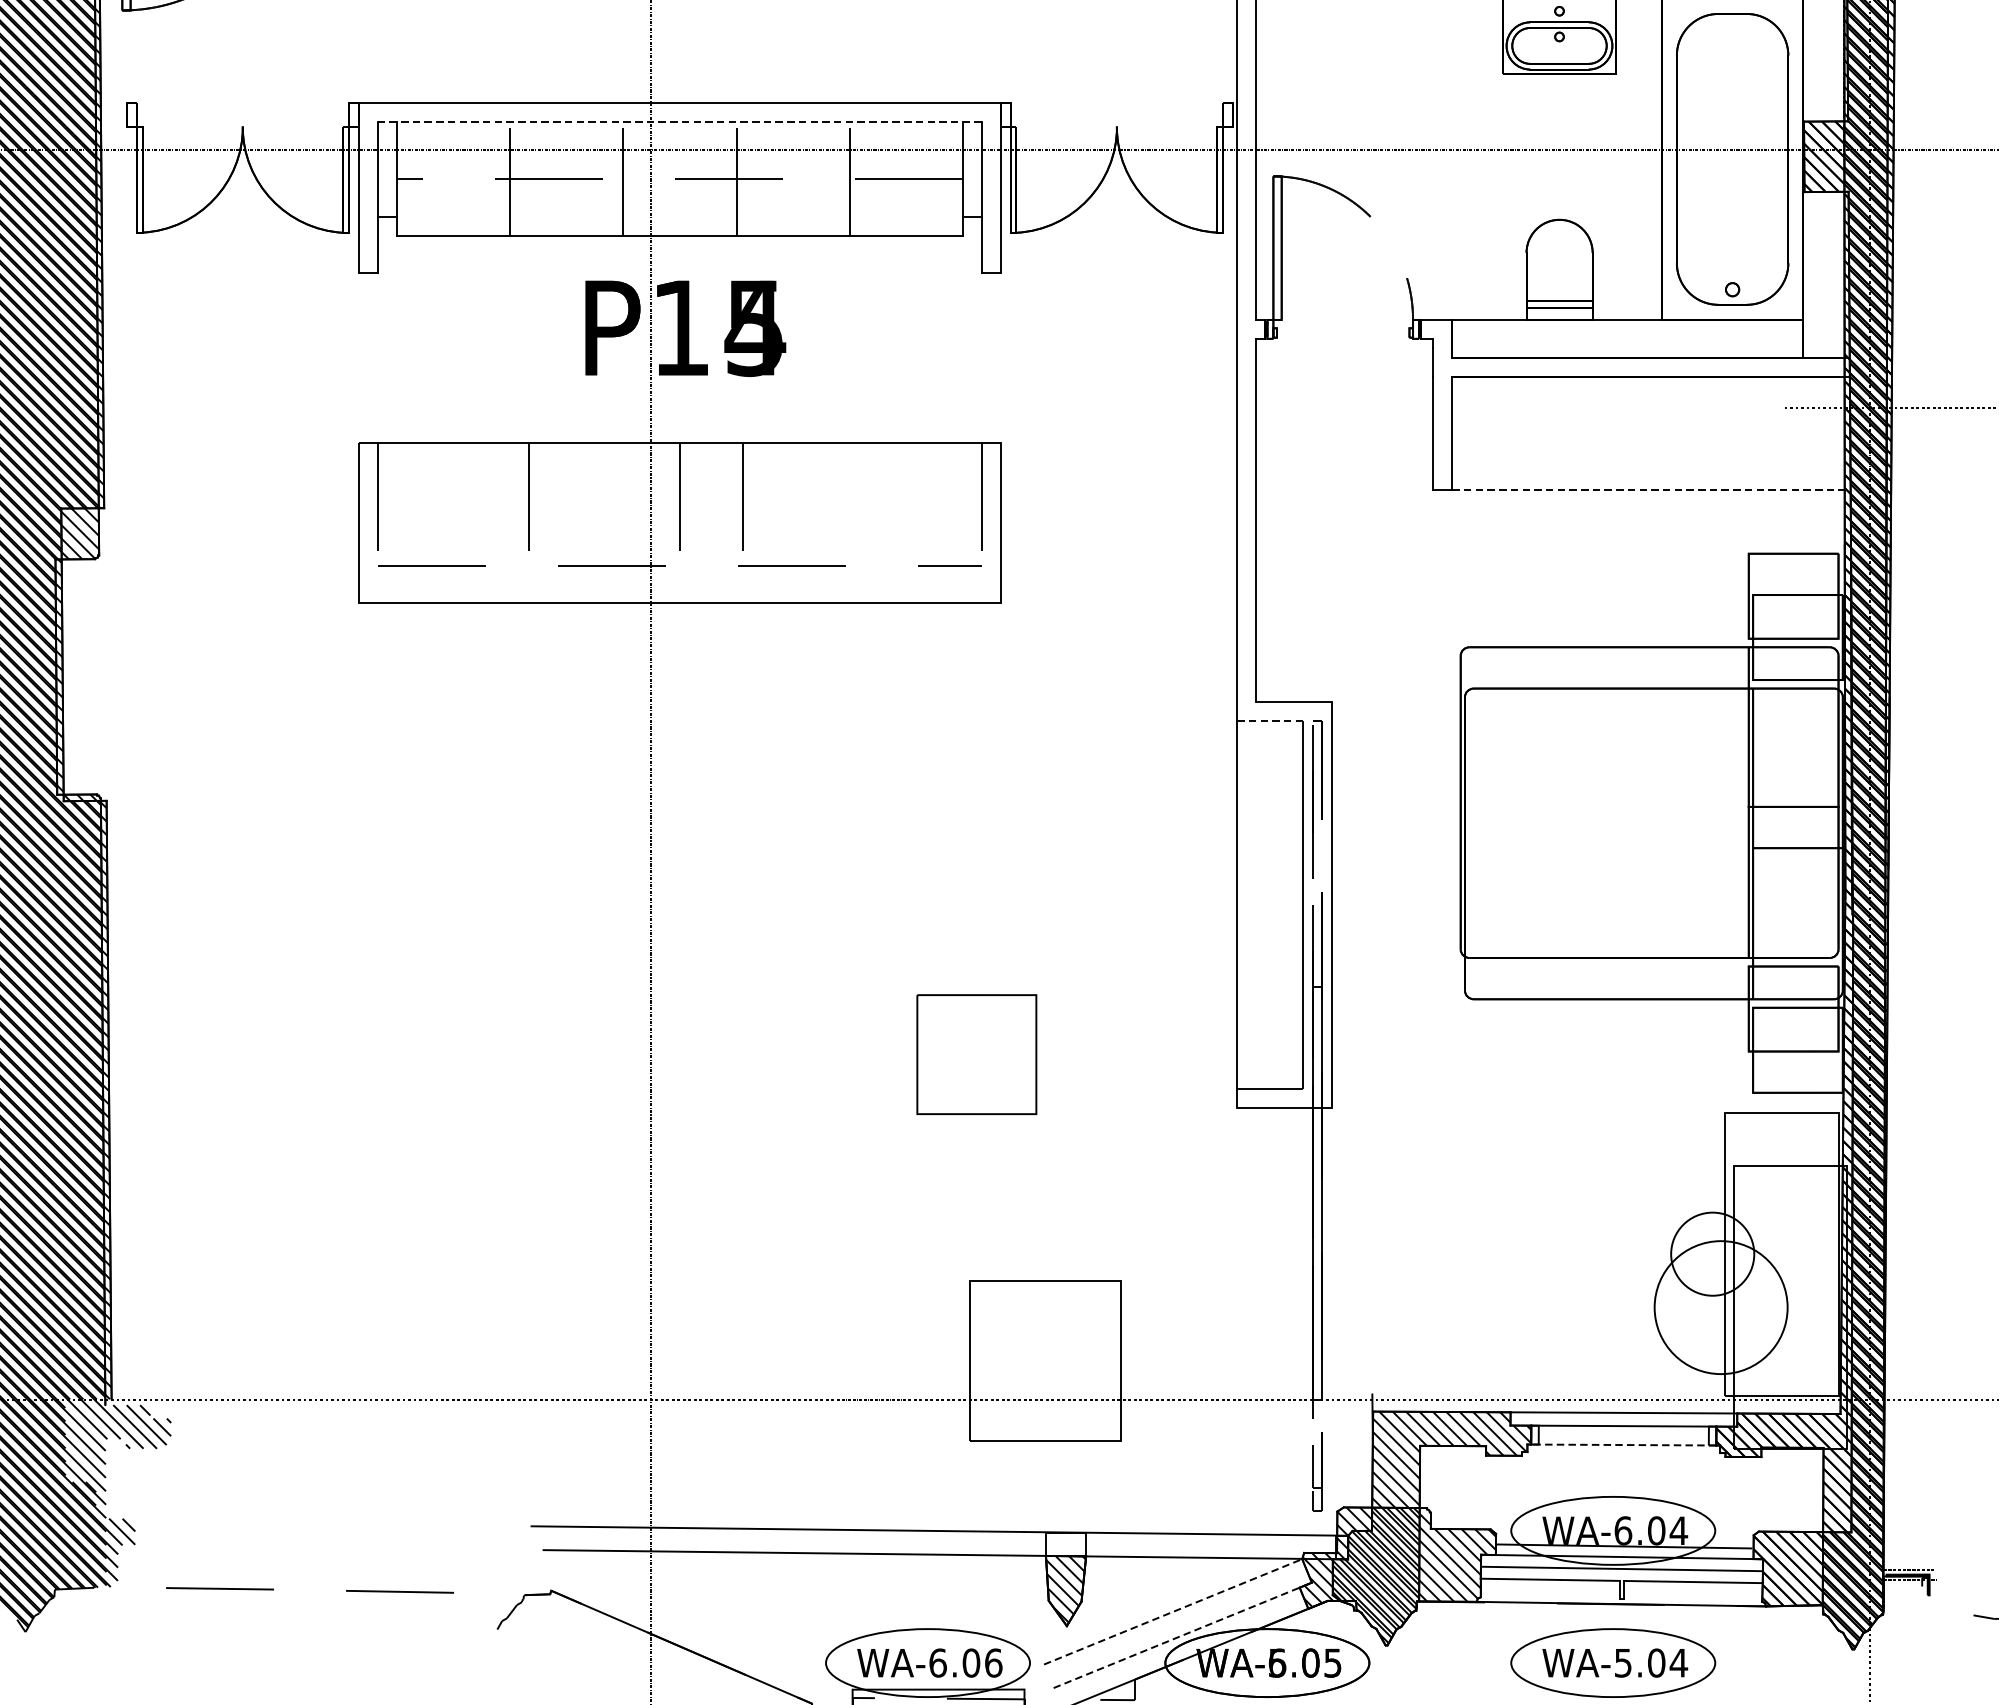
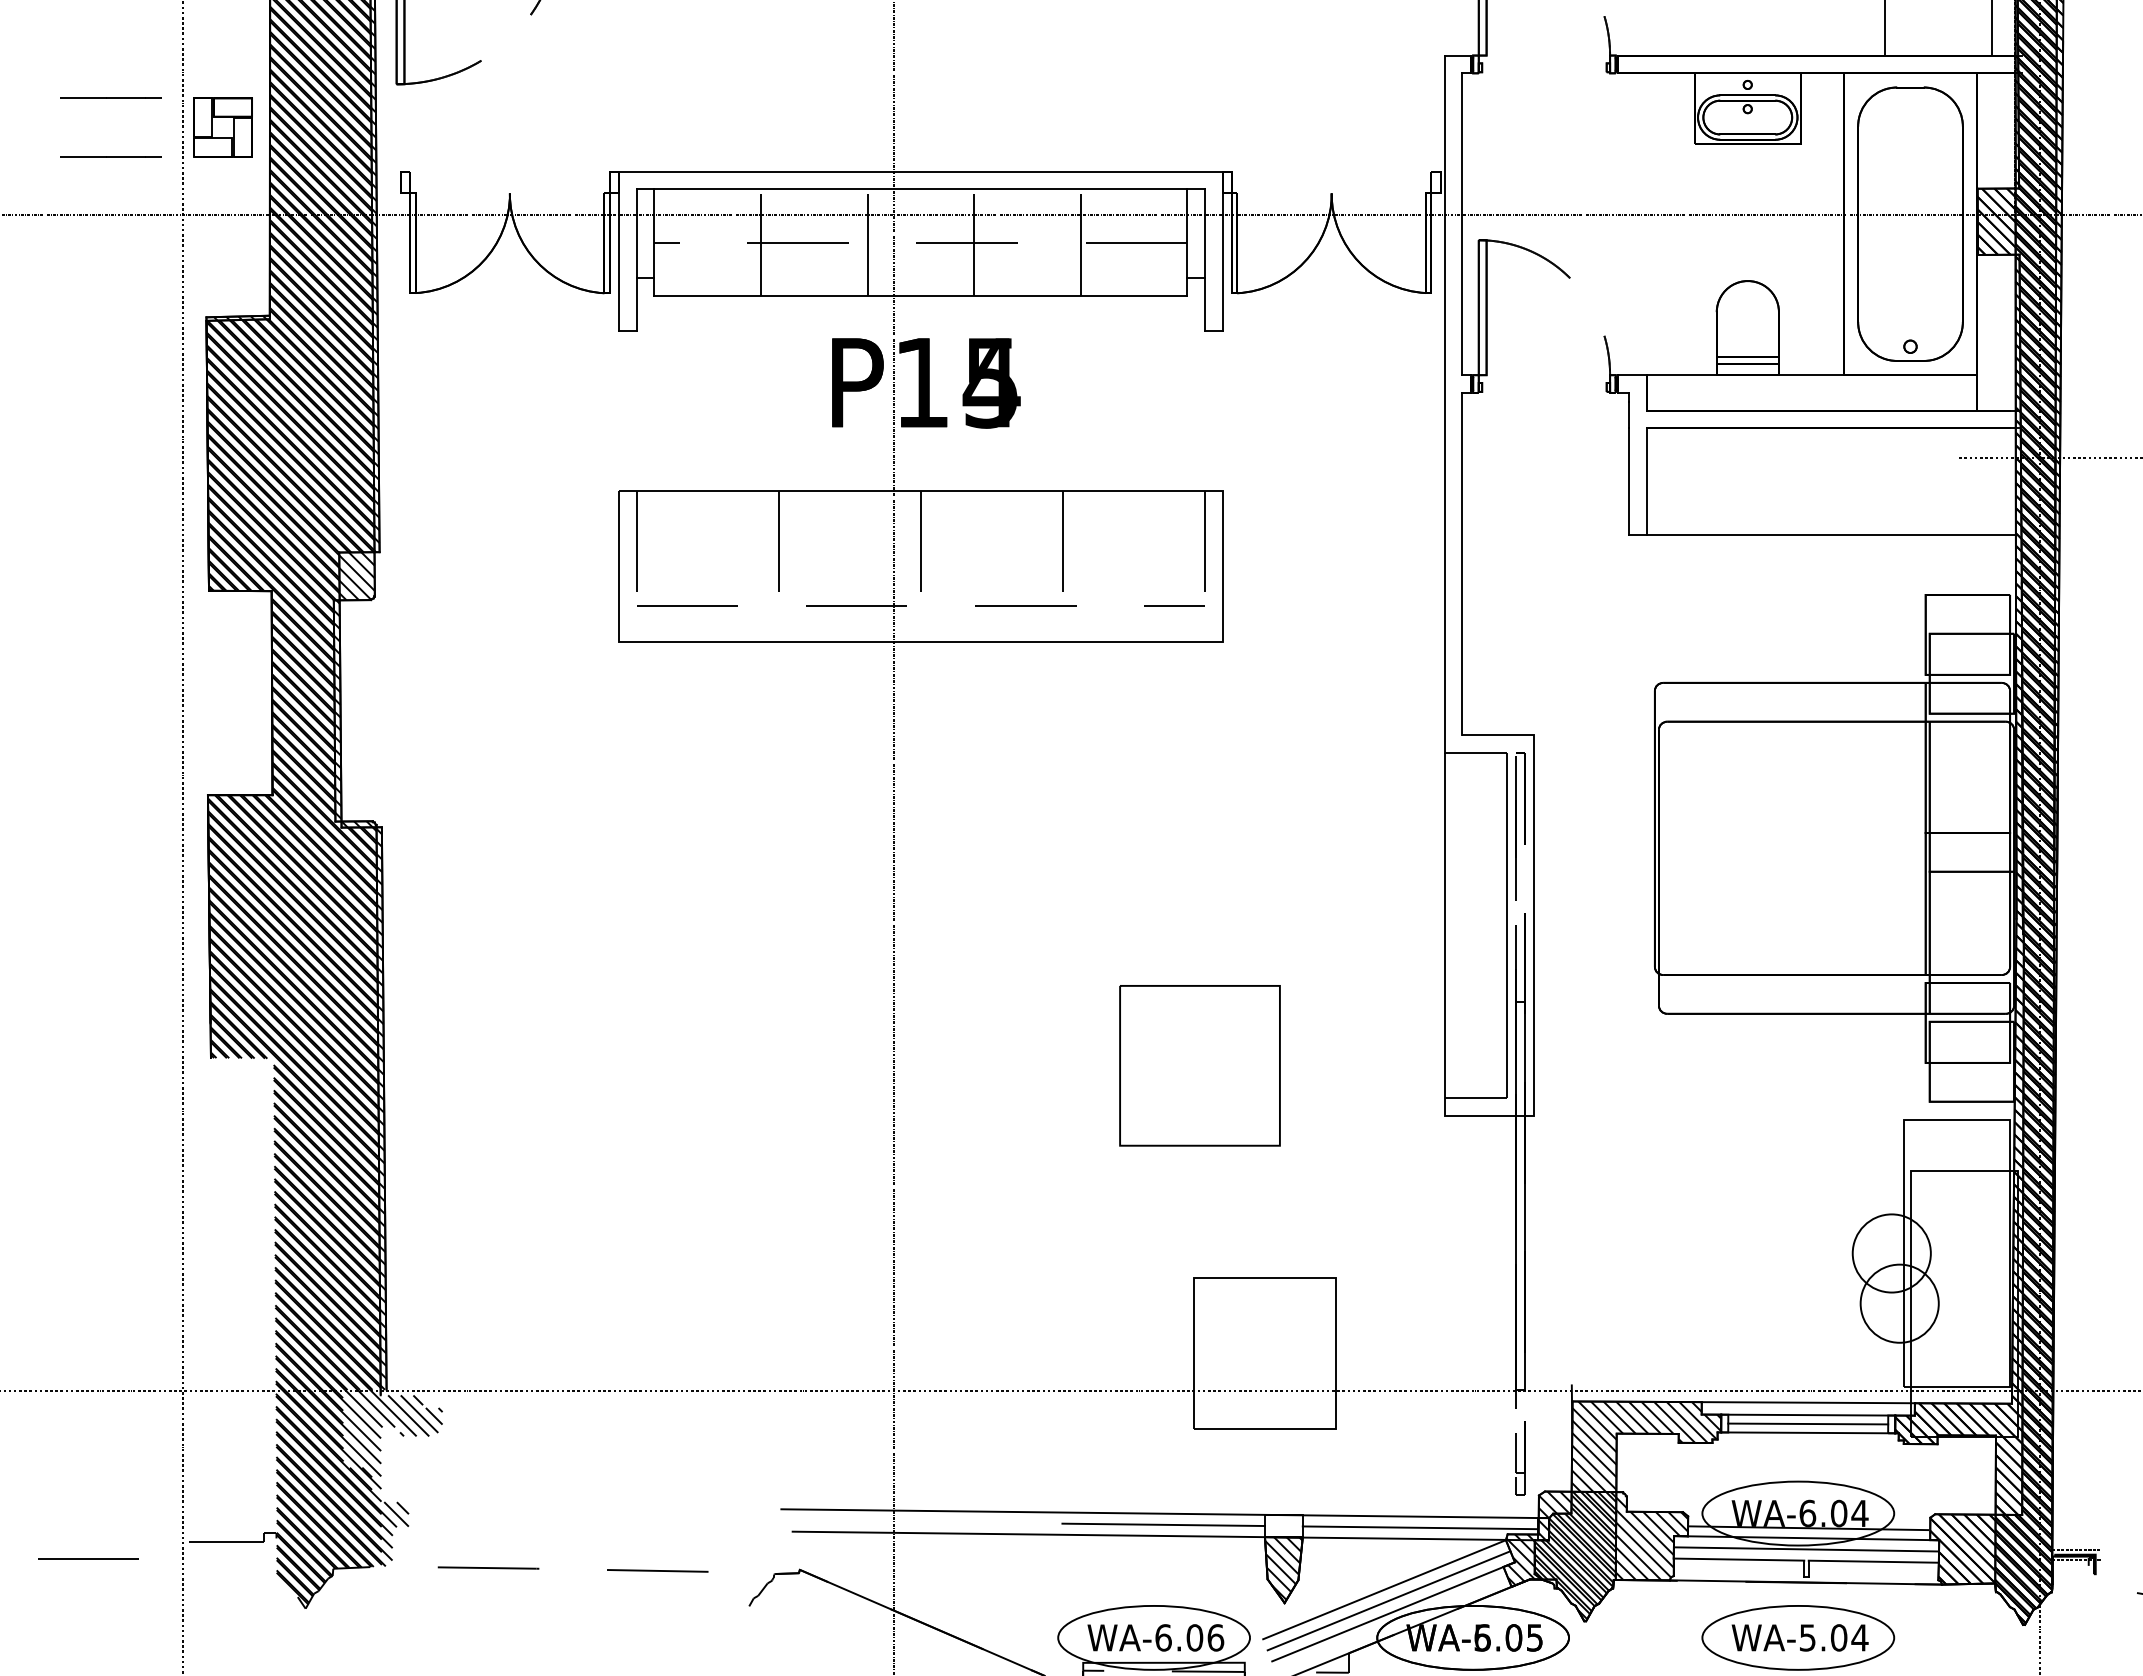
line: (680, 122) -> (921, 189), dashed -> solid
line: (1649, 490) -> (1832, 535), dashed -> solid
line: (742, 504) -> (1062, 548), moved
line: (1270, 721) -> (1476, 752), dashed -> solid
part: (976, 1054) -> (1199, 1065), size x1.43
circle: (1720, 1307) -> (1899, 1303), size x0.62
line: (1624, 1435) -> (1808, 1423), added
line: (1623, 1444) -> (1807, 1432), dashed -> solid
line: (938, 1542) -> (1163, 1524), added
line: (1210, 1545) -> (1419, 1527), added
line: (1174, 1611) -> (1385, 1589), dashed -> solid
line: (1177, 1623) -> (1388, 1600), added
line: (1183, 1635) -> (1394, 1611), dashed -> solid

